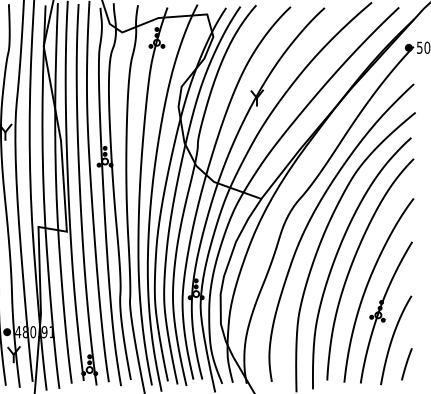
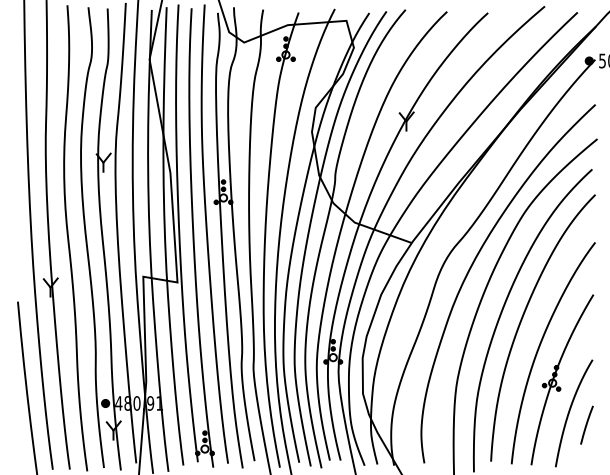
line: (406, 363) -> (586, 424), moved

